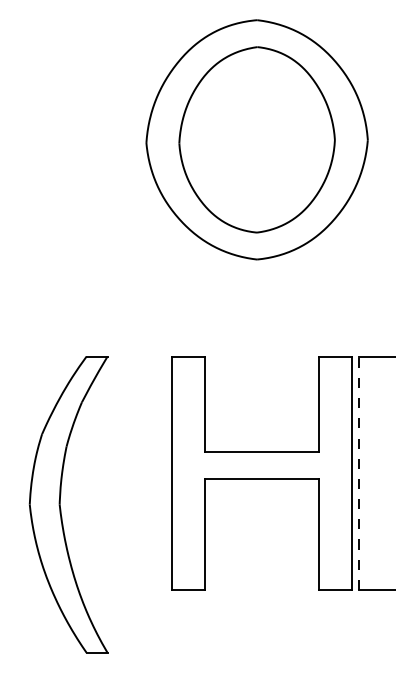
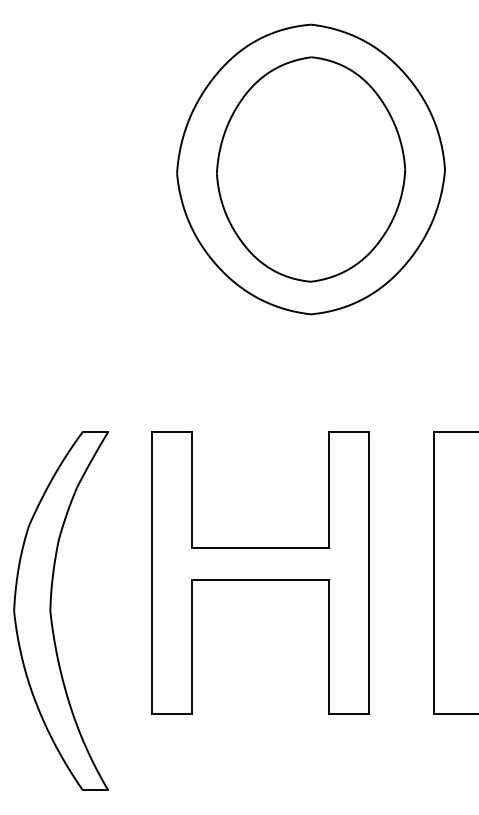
part: (261, 473) -> (259, 573), moved
line: (358, 473) -> (433, 573), dashed -> solid
part: (60, 504) -> (51, 610), moved

